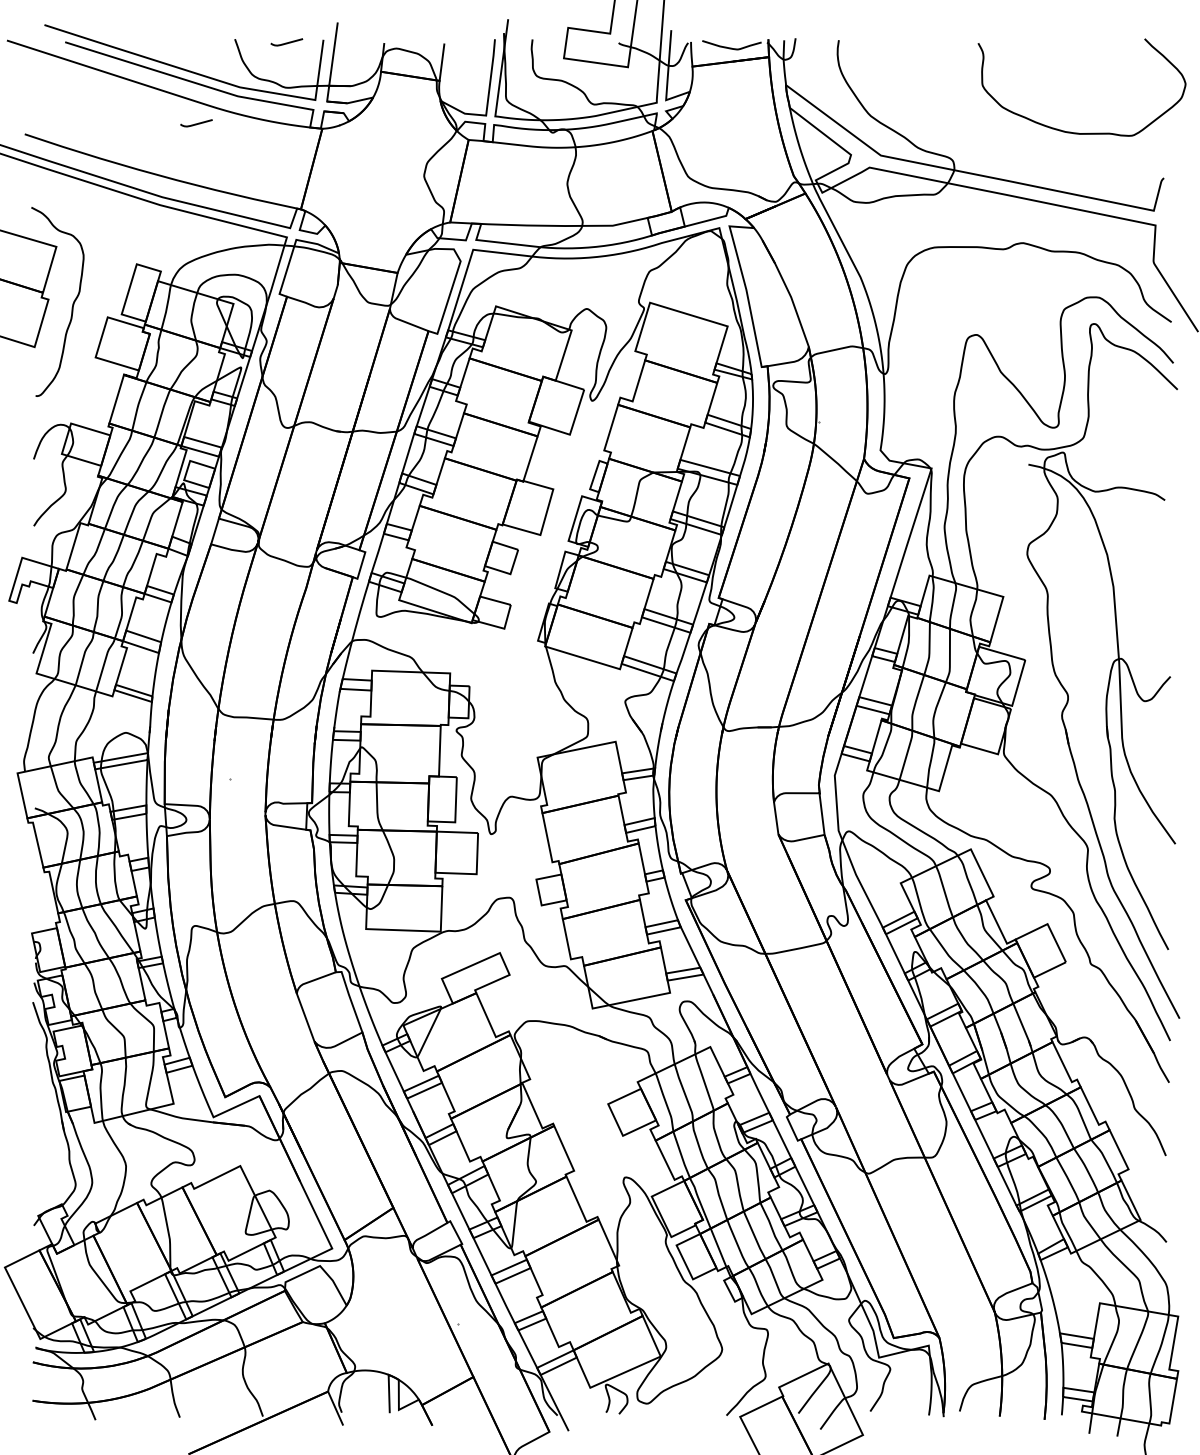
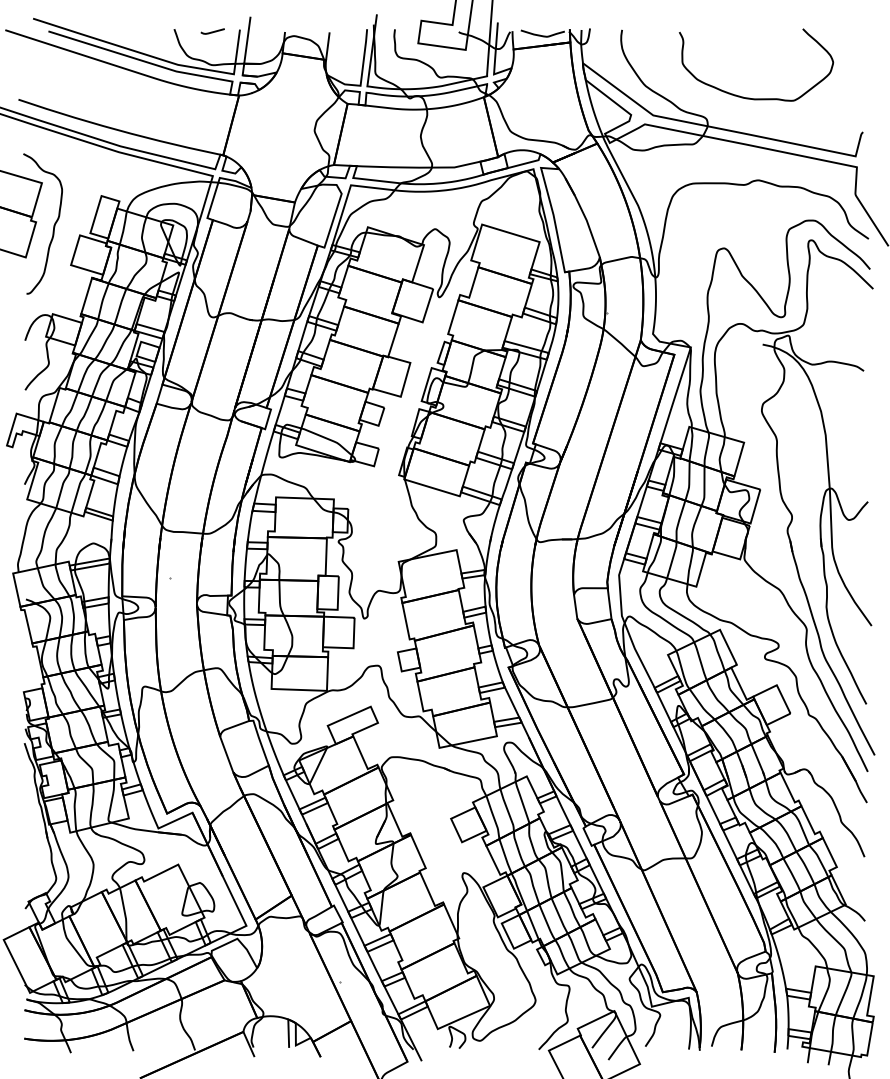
curve: (196, 123) -> (145, 91), removed
curve: (1072, 131) -> (749, 97), moved

